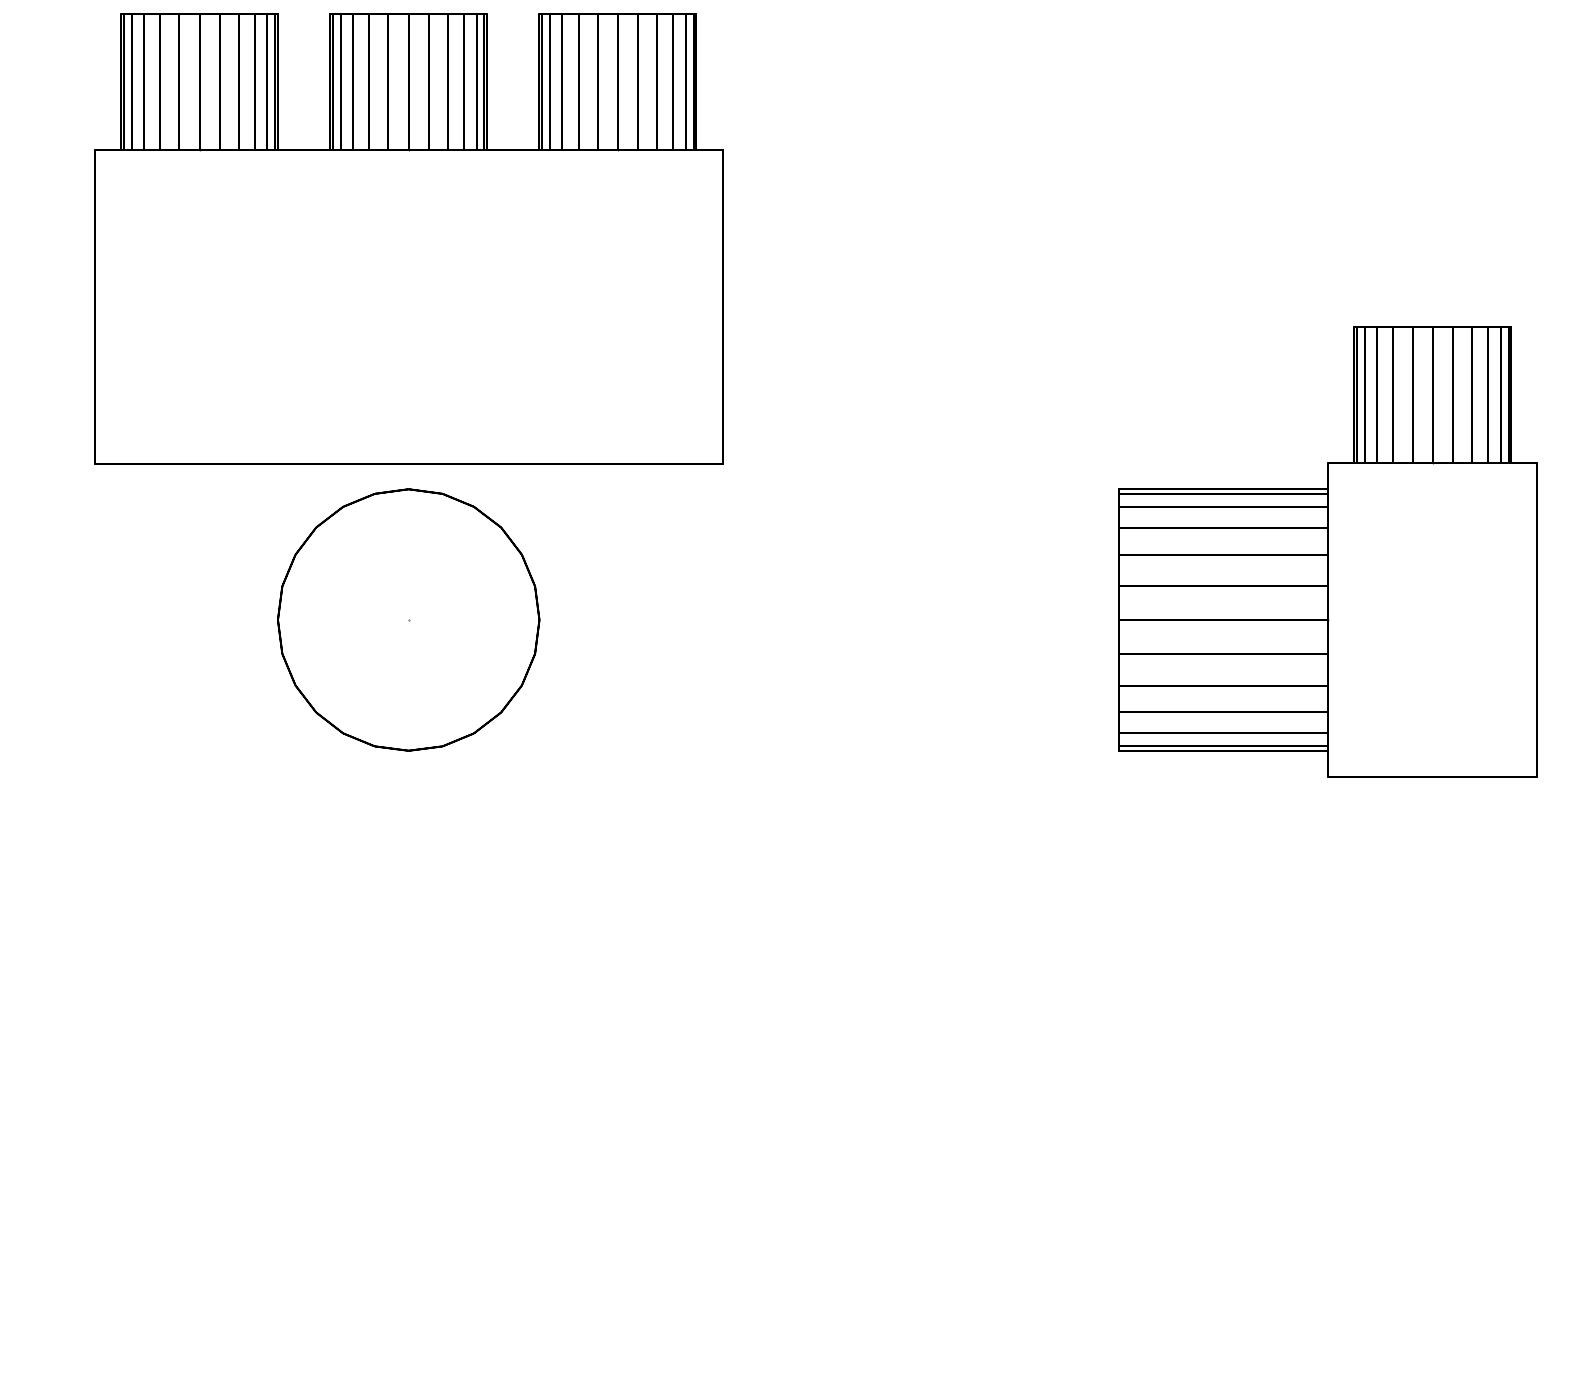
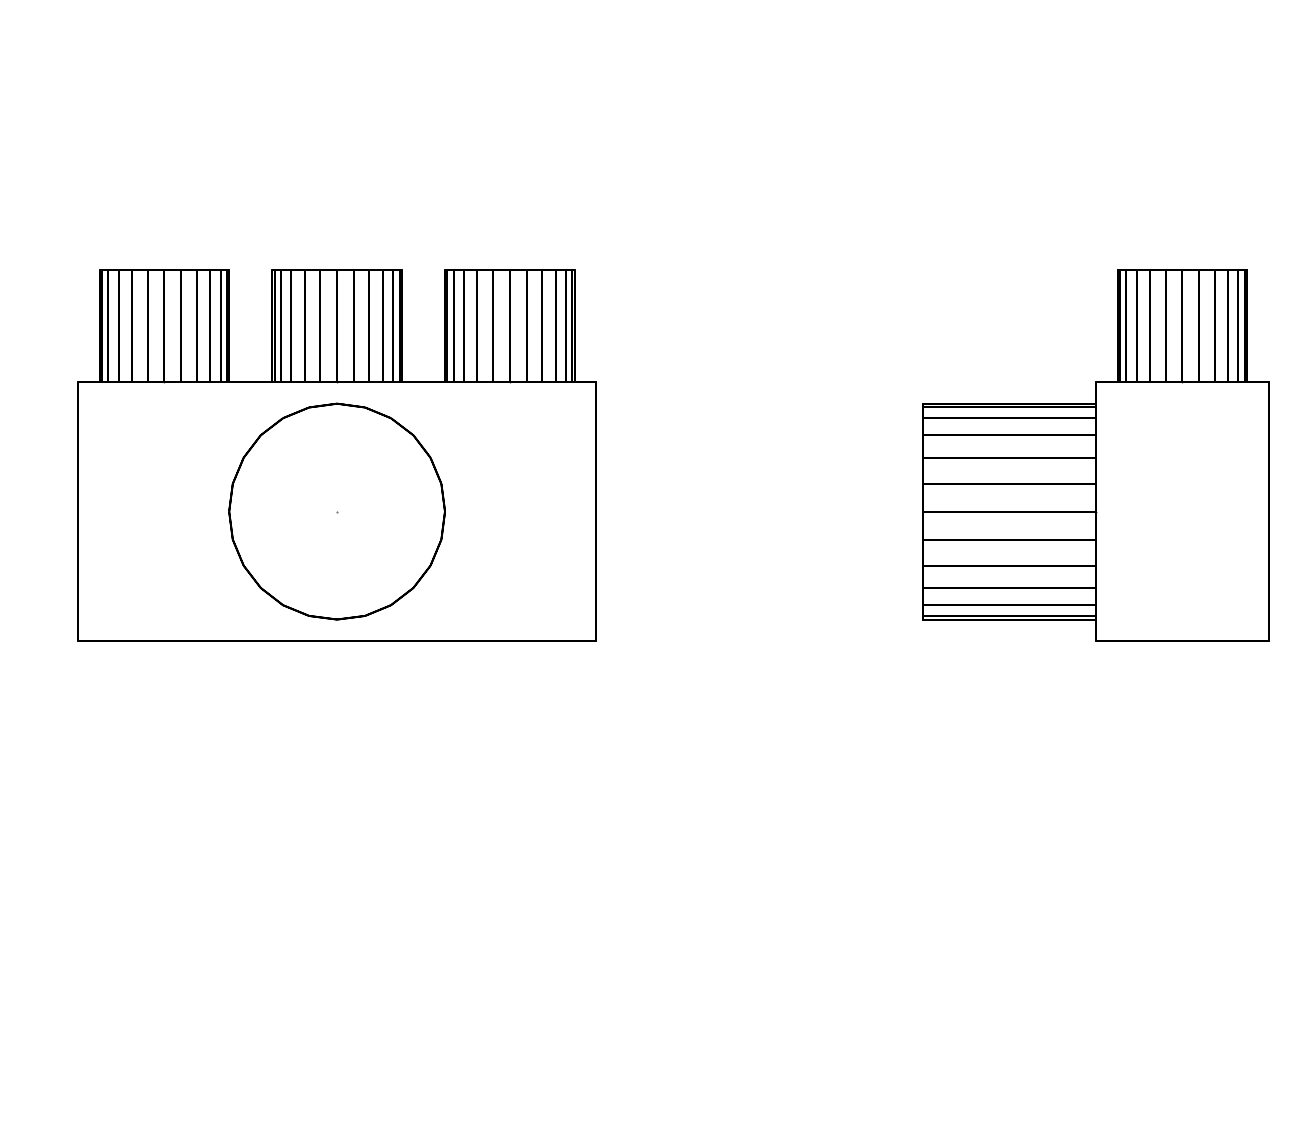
part: (408, 238) -> (336, 455), moved

